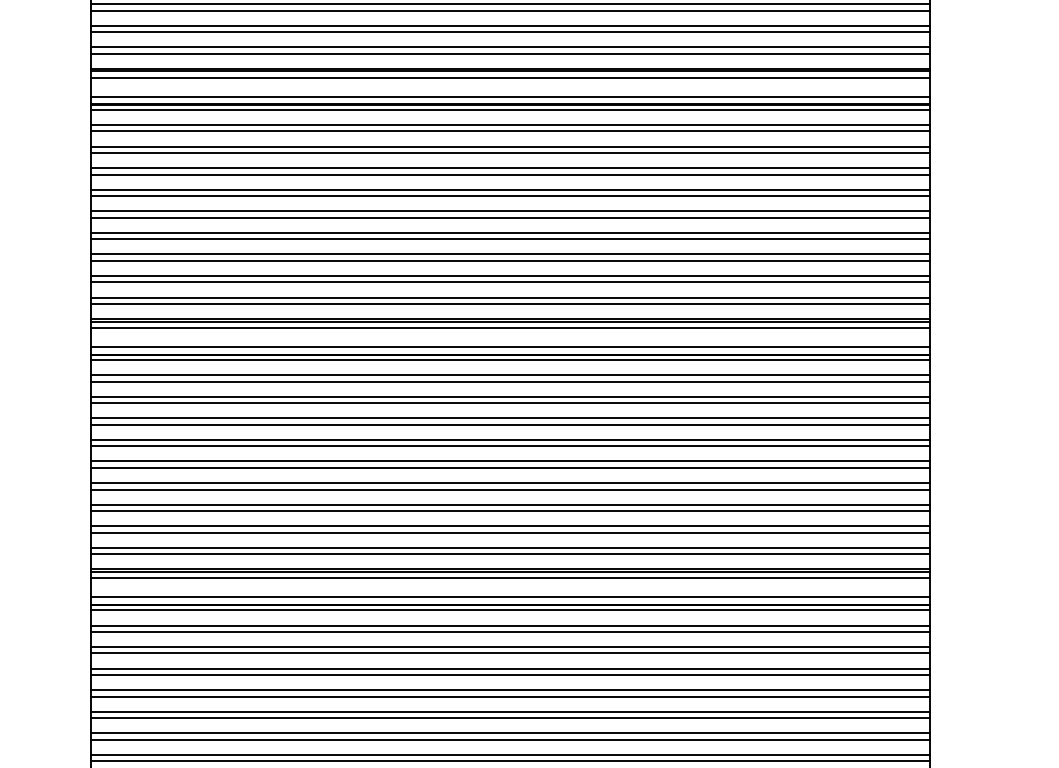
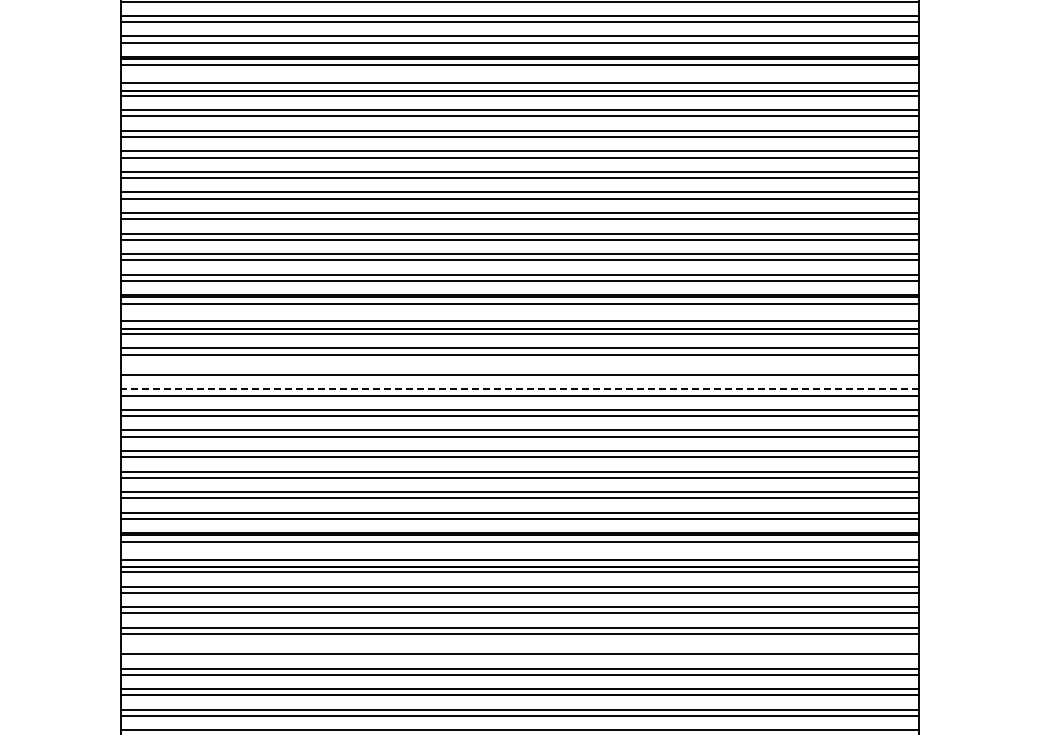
line: (510, 396) -> (519, 368), removed
line: (510, 418) -> (519, 389), solid -> dashed
line: (510, 690) -> (519, 648), removed

